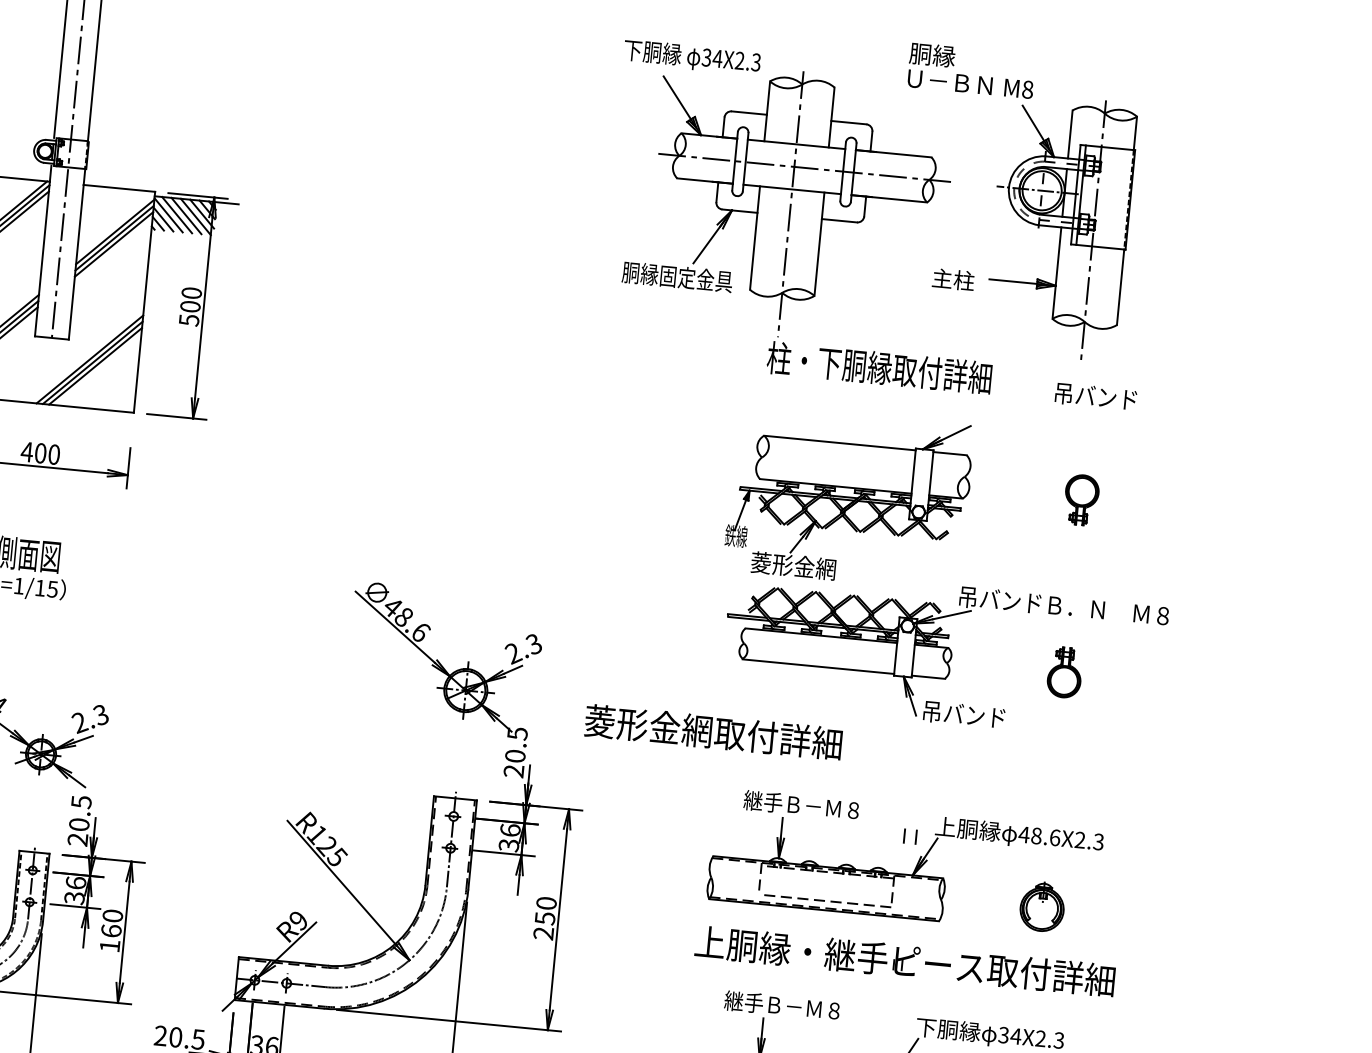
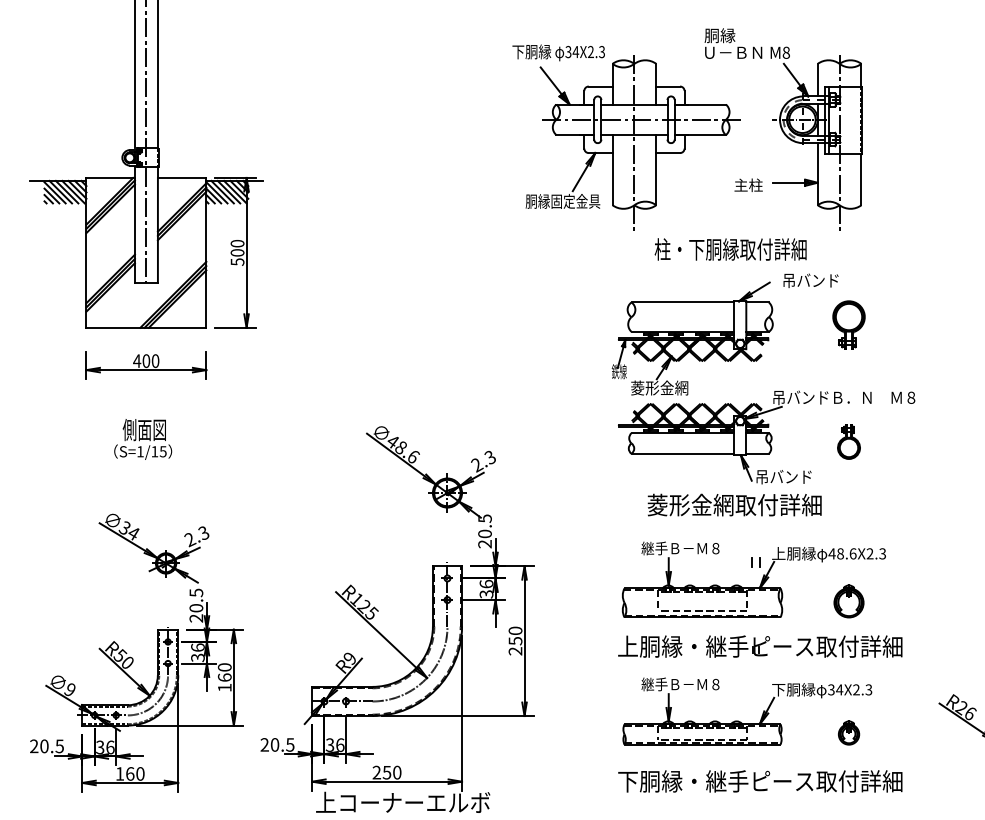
text: (879, 368) -> (730, 249), moved
text: (1095, 396) -> (810, 280), moved
part: (1080, 499) -> (848, 324), size x1.43
text: (713, 731) -> (734, 504), moved

